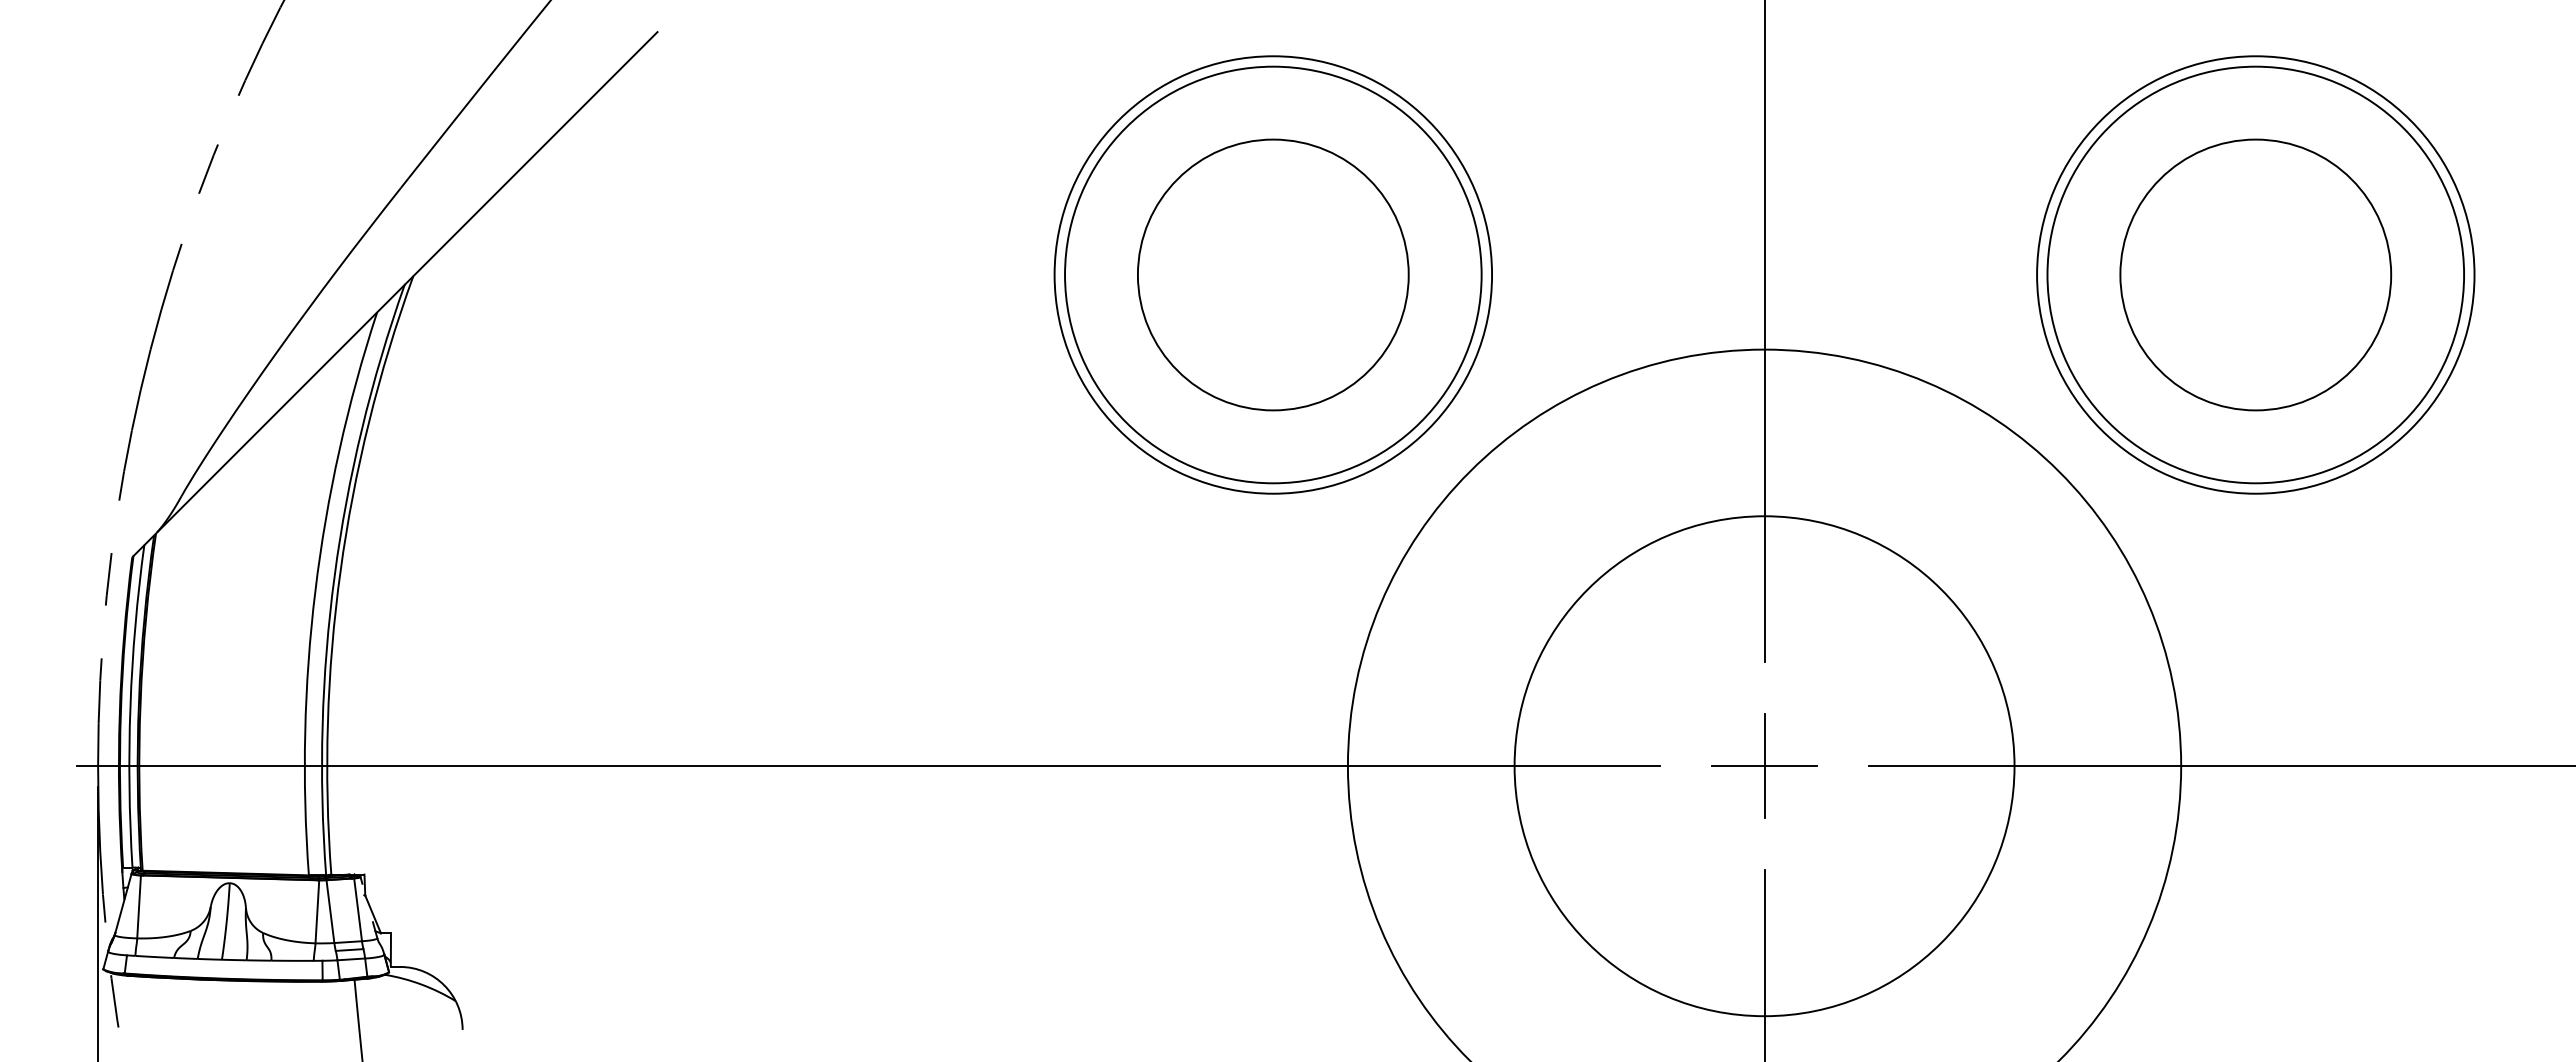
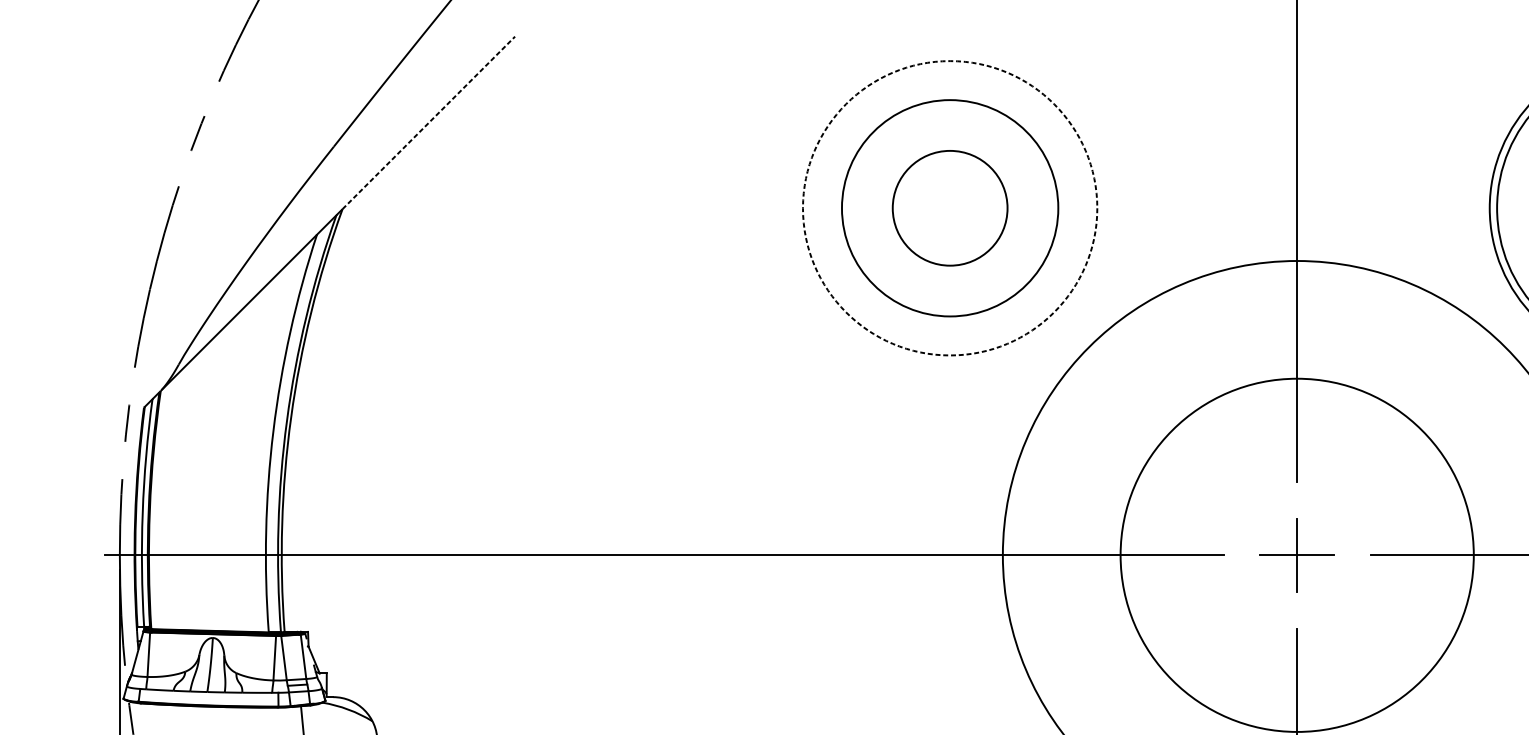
line: (535, 154) -> (428, 123), solid -> dashed
circle: (1272, 274) -> (949, 207), size x0.6
circle: (1273, 274) -> (950, 207), size x0.7
circle: (1273, 274) -> (950, 207), solid -> dashed

